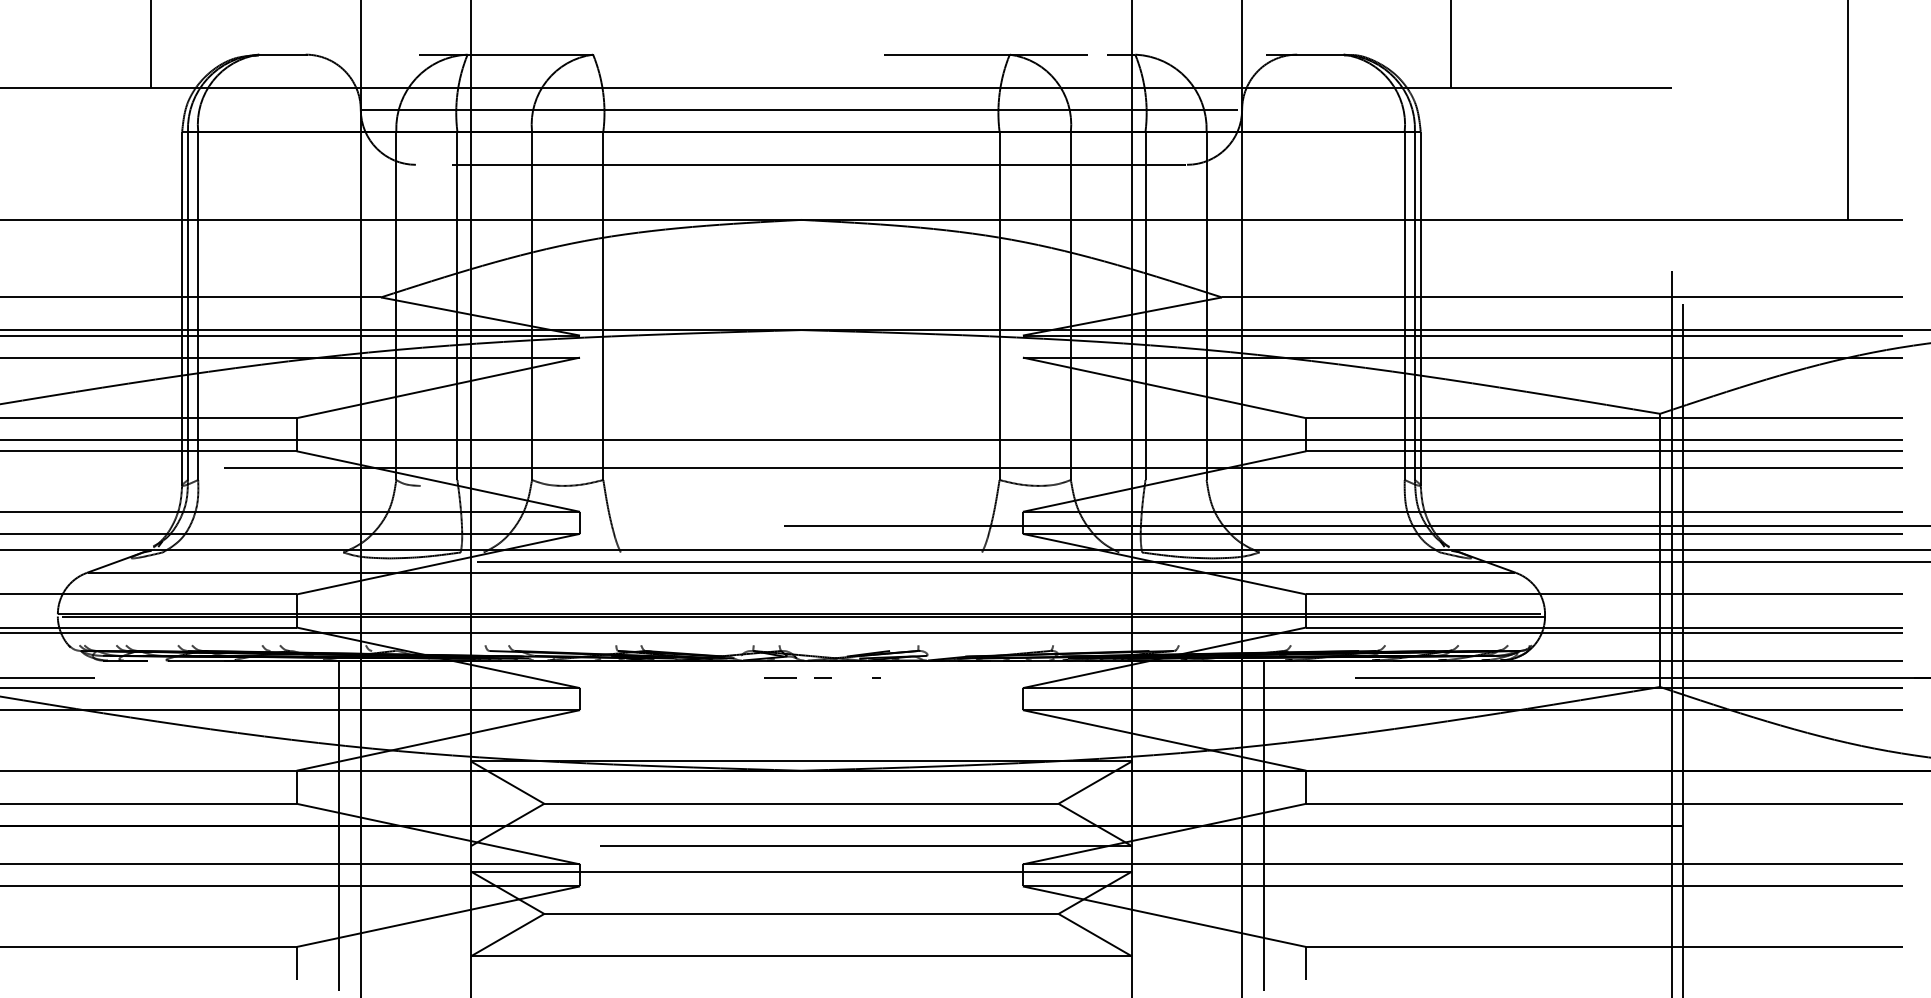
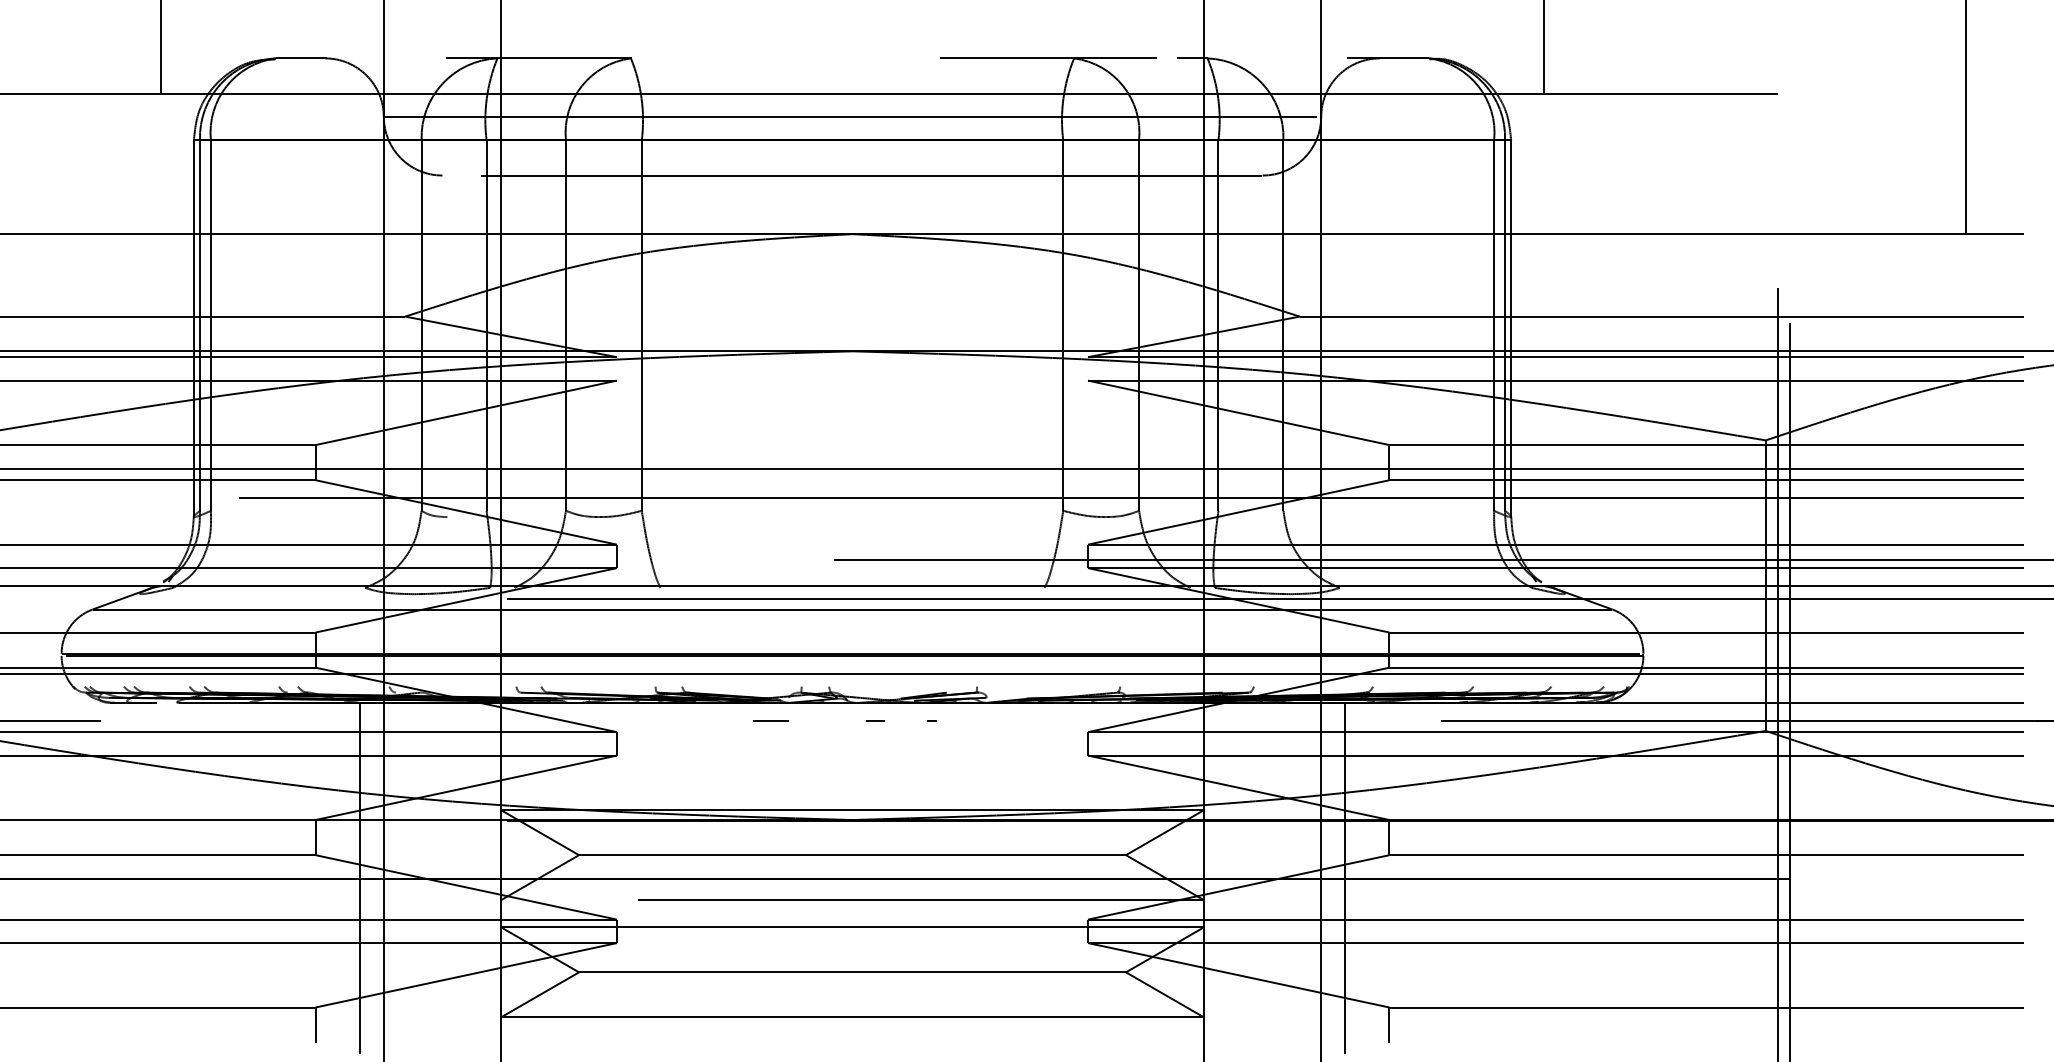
line: (779, 677) -> (770, 720), moved

